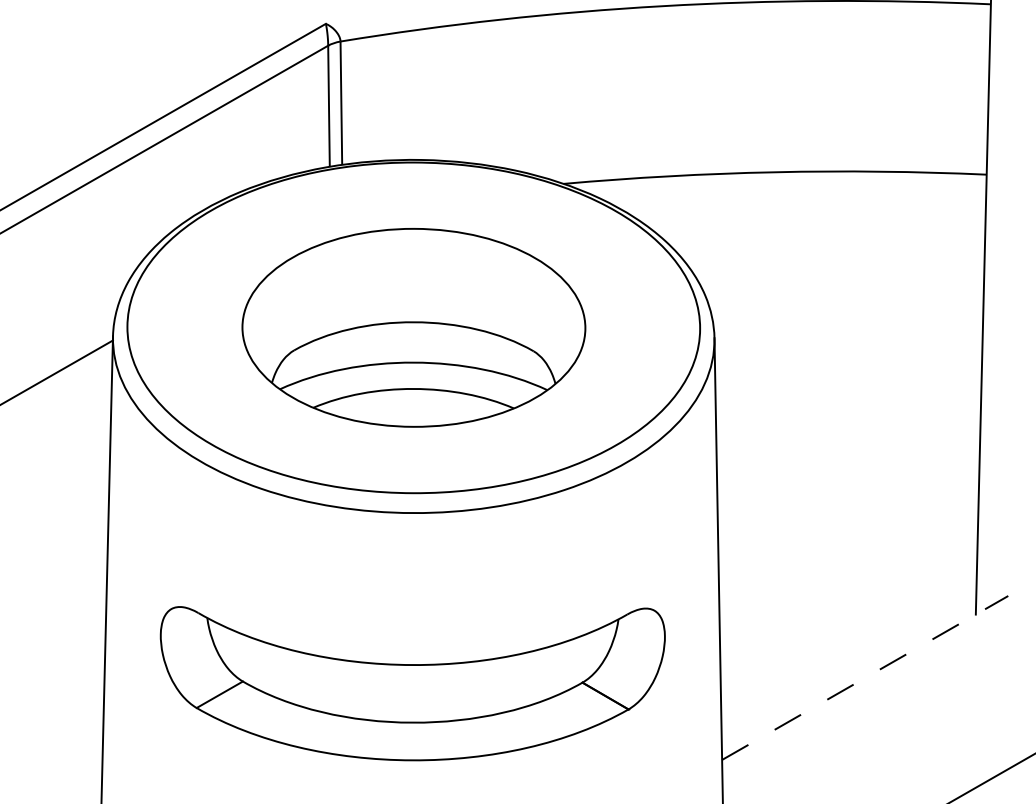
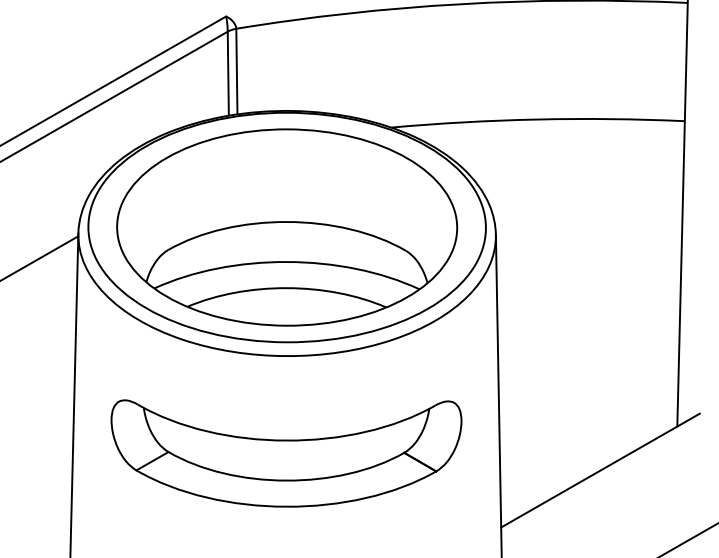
part: (414, 327) -> (287, 227), size x1.43
line: (865, 677) -> (600, 470), dashed -> solid
part: (412, 683) -> (286, 453), moved

